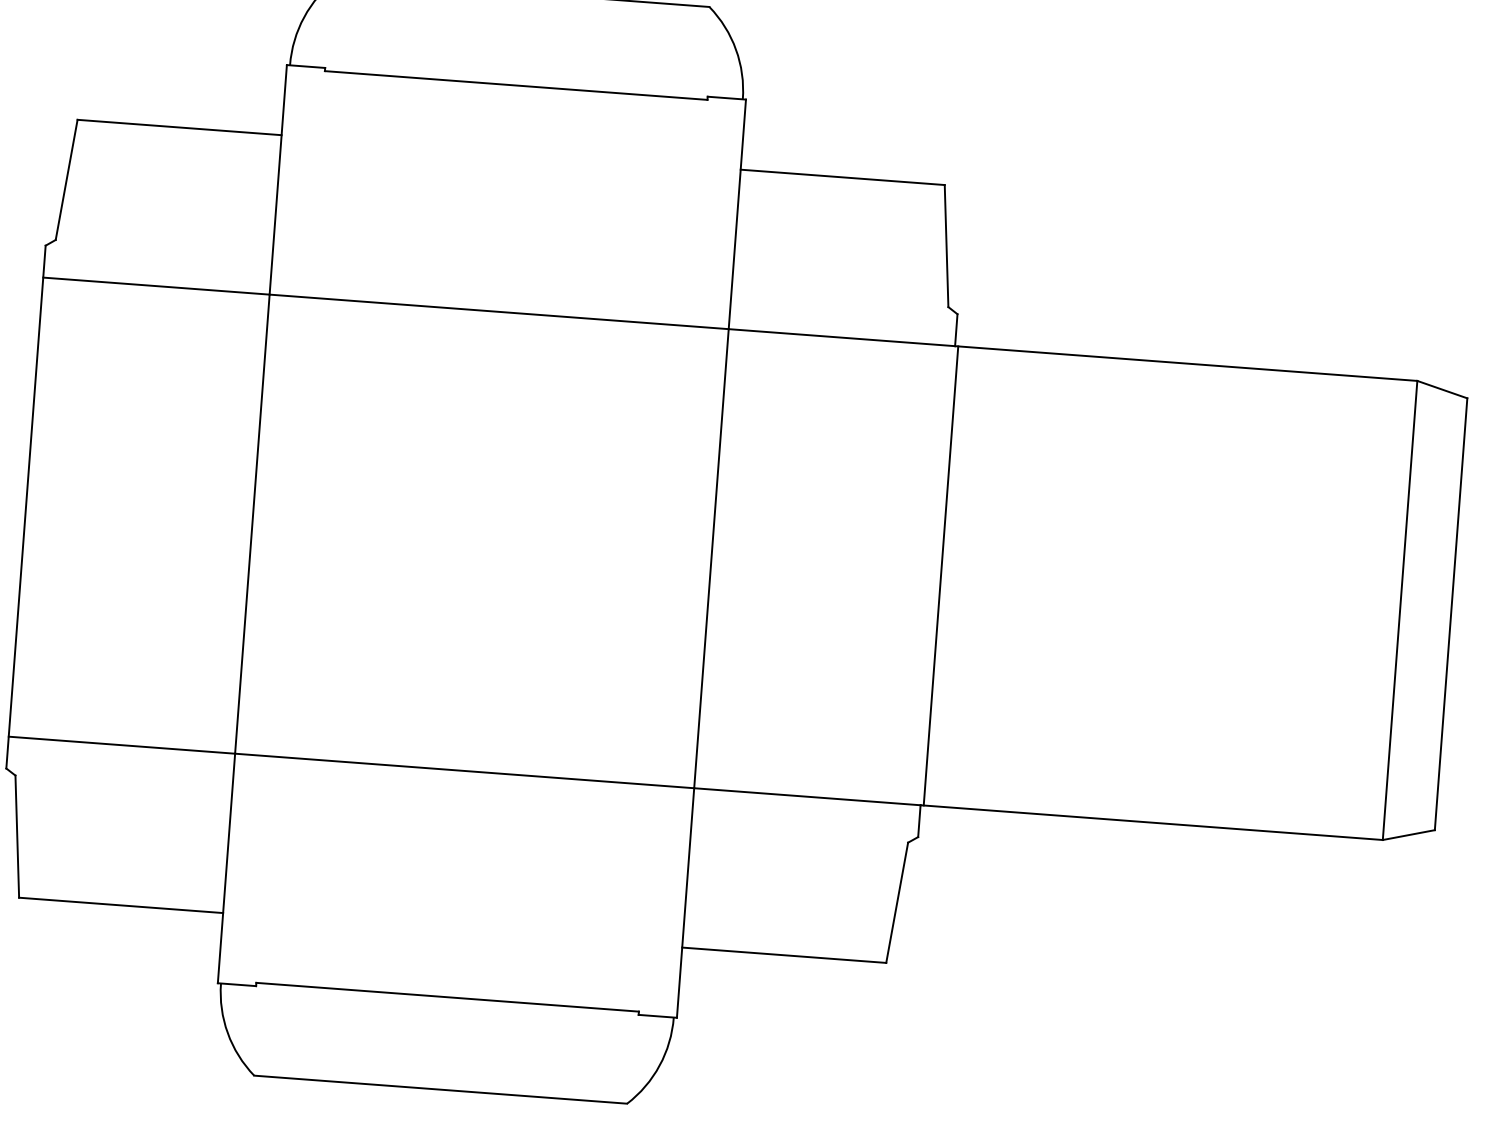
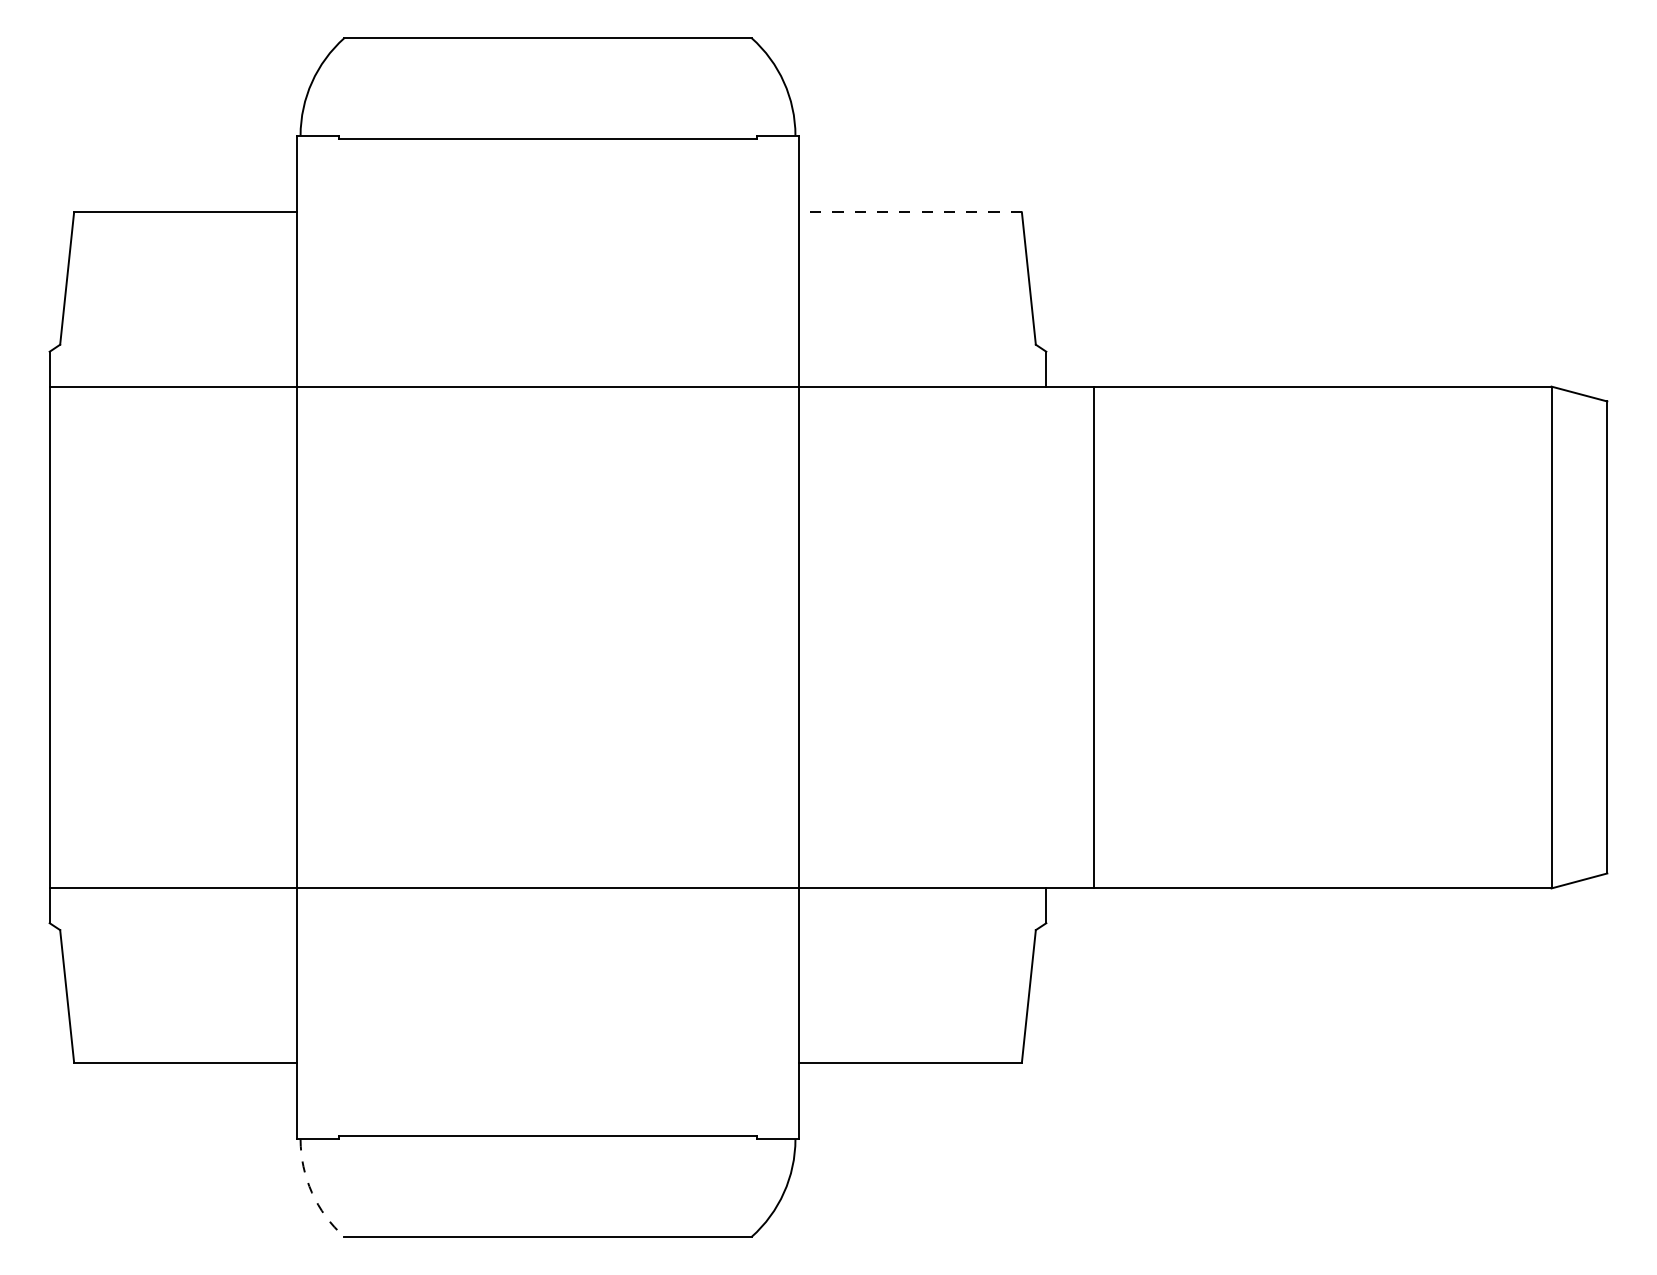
line: (842, 177) -> (910, 212), solid -> dashed
line: (940, 575) -> (1093, 637), moved
arc: (228, 1032) -> (312, 1192), solid -> dashed

